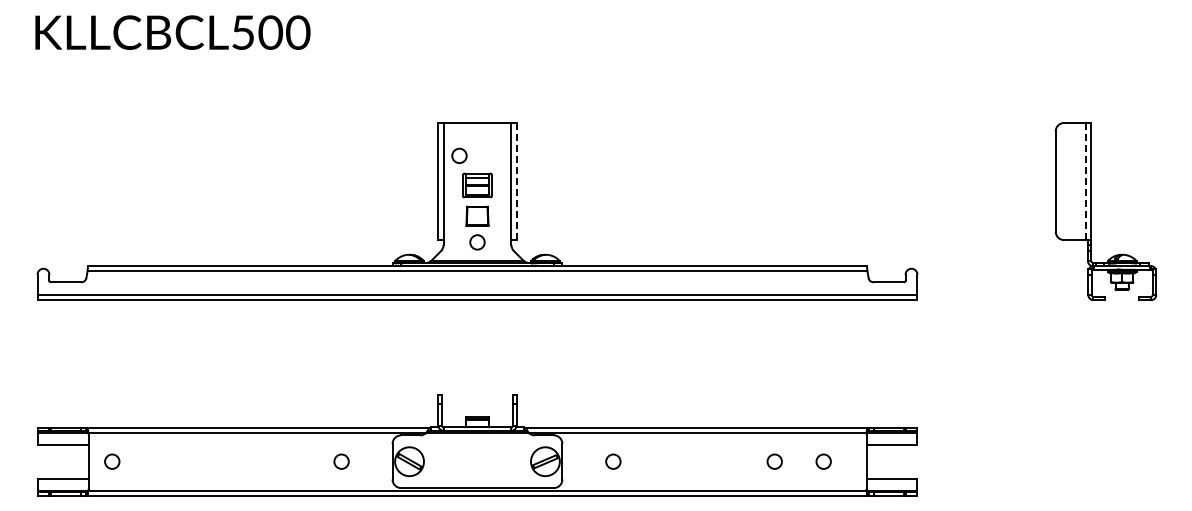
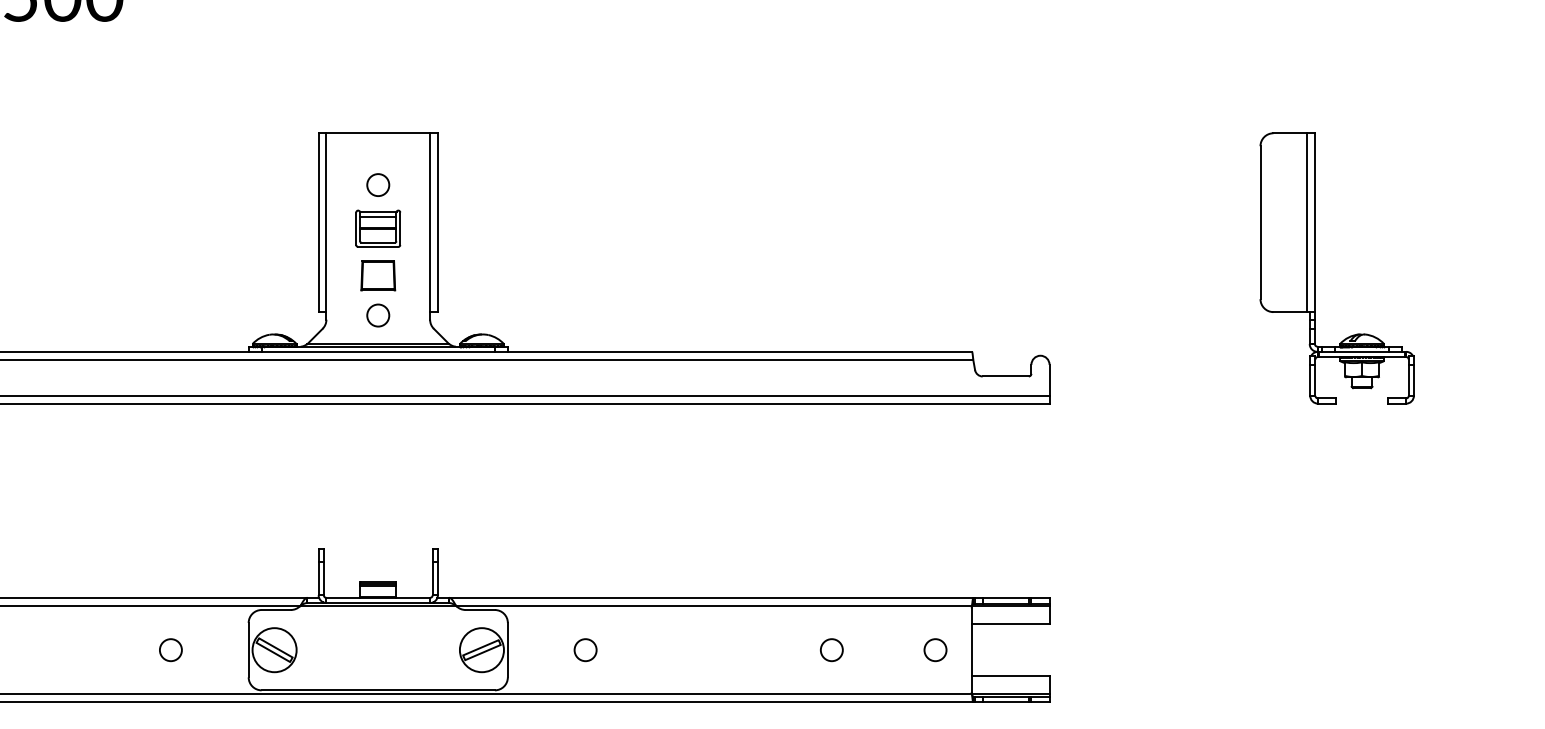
circle: (459, 155) -> (378, 184), moved
line: (516, 181) -> (437, 222), dashed -> solid
line: (1086, 181) -> (1307, 222), dashed -> solid
circle: (823, 461) -> (935, 649), moved

